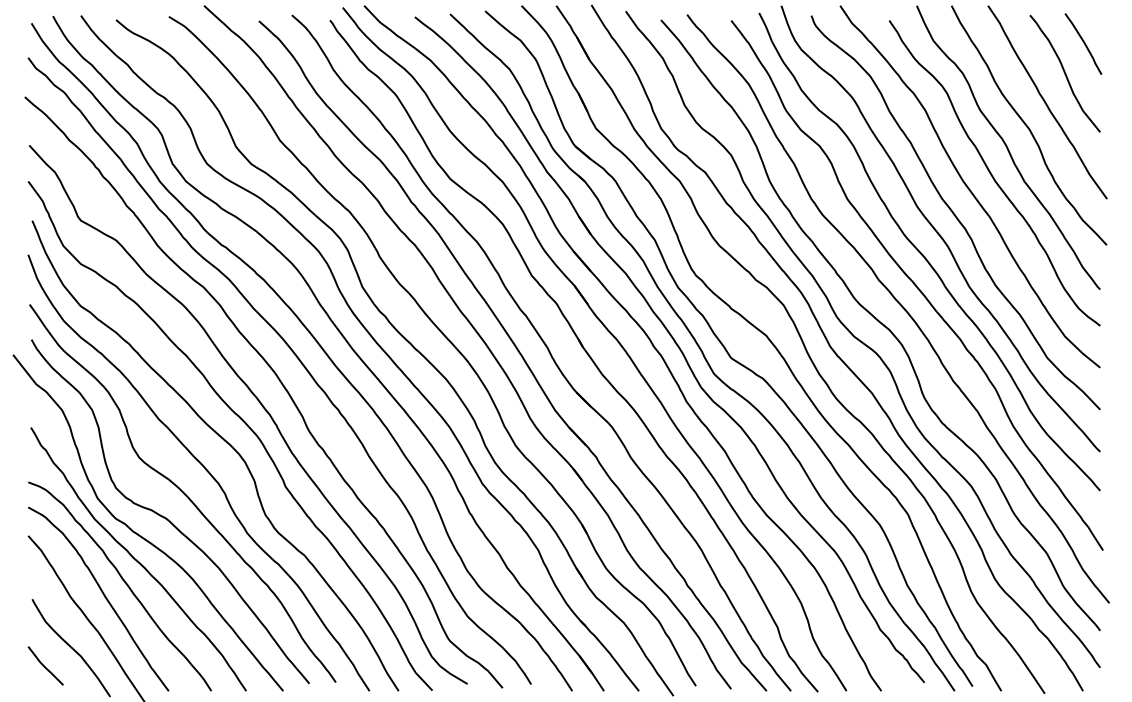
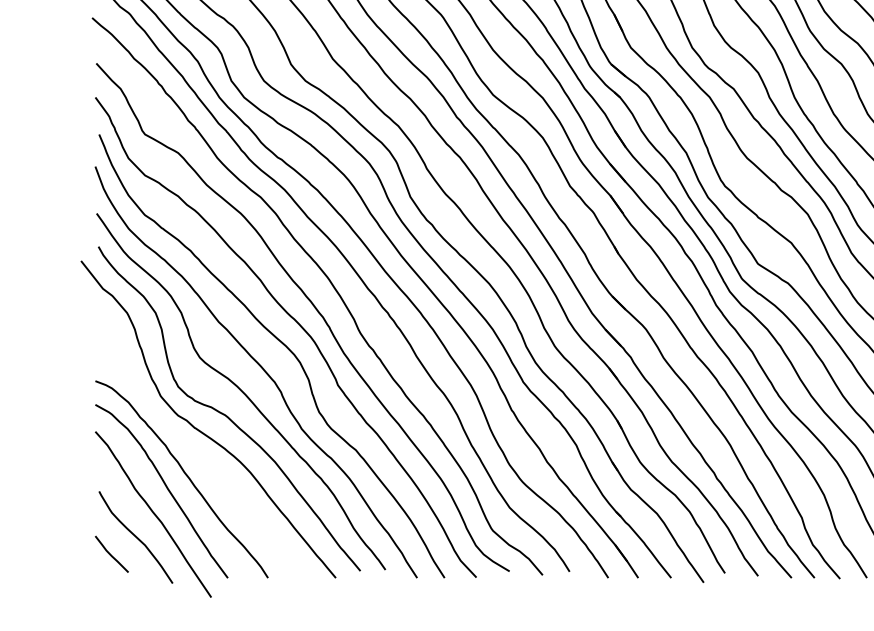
curve: (138, 560) -> (199, 454), removed

